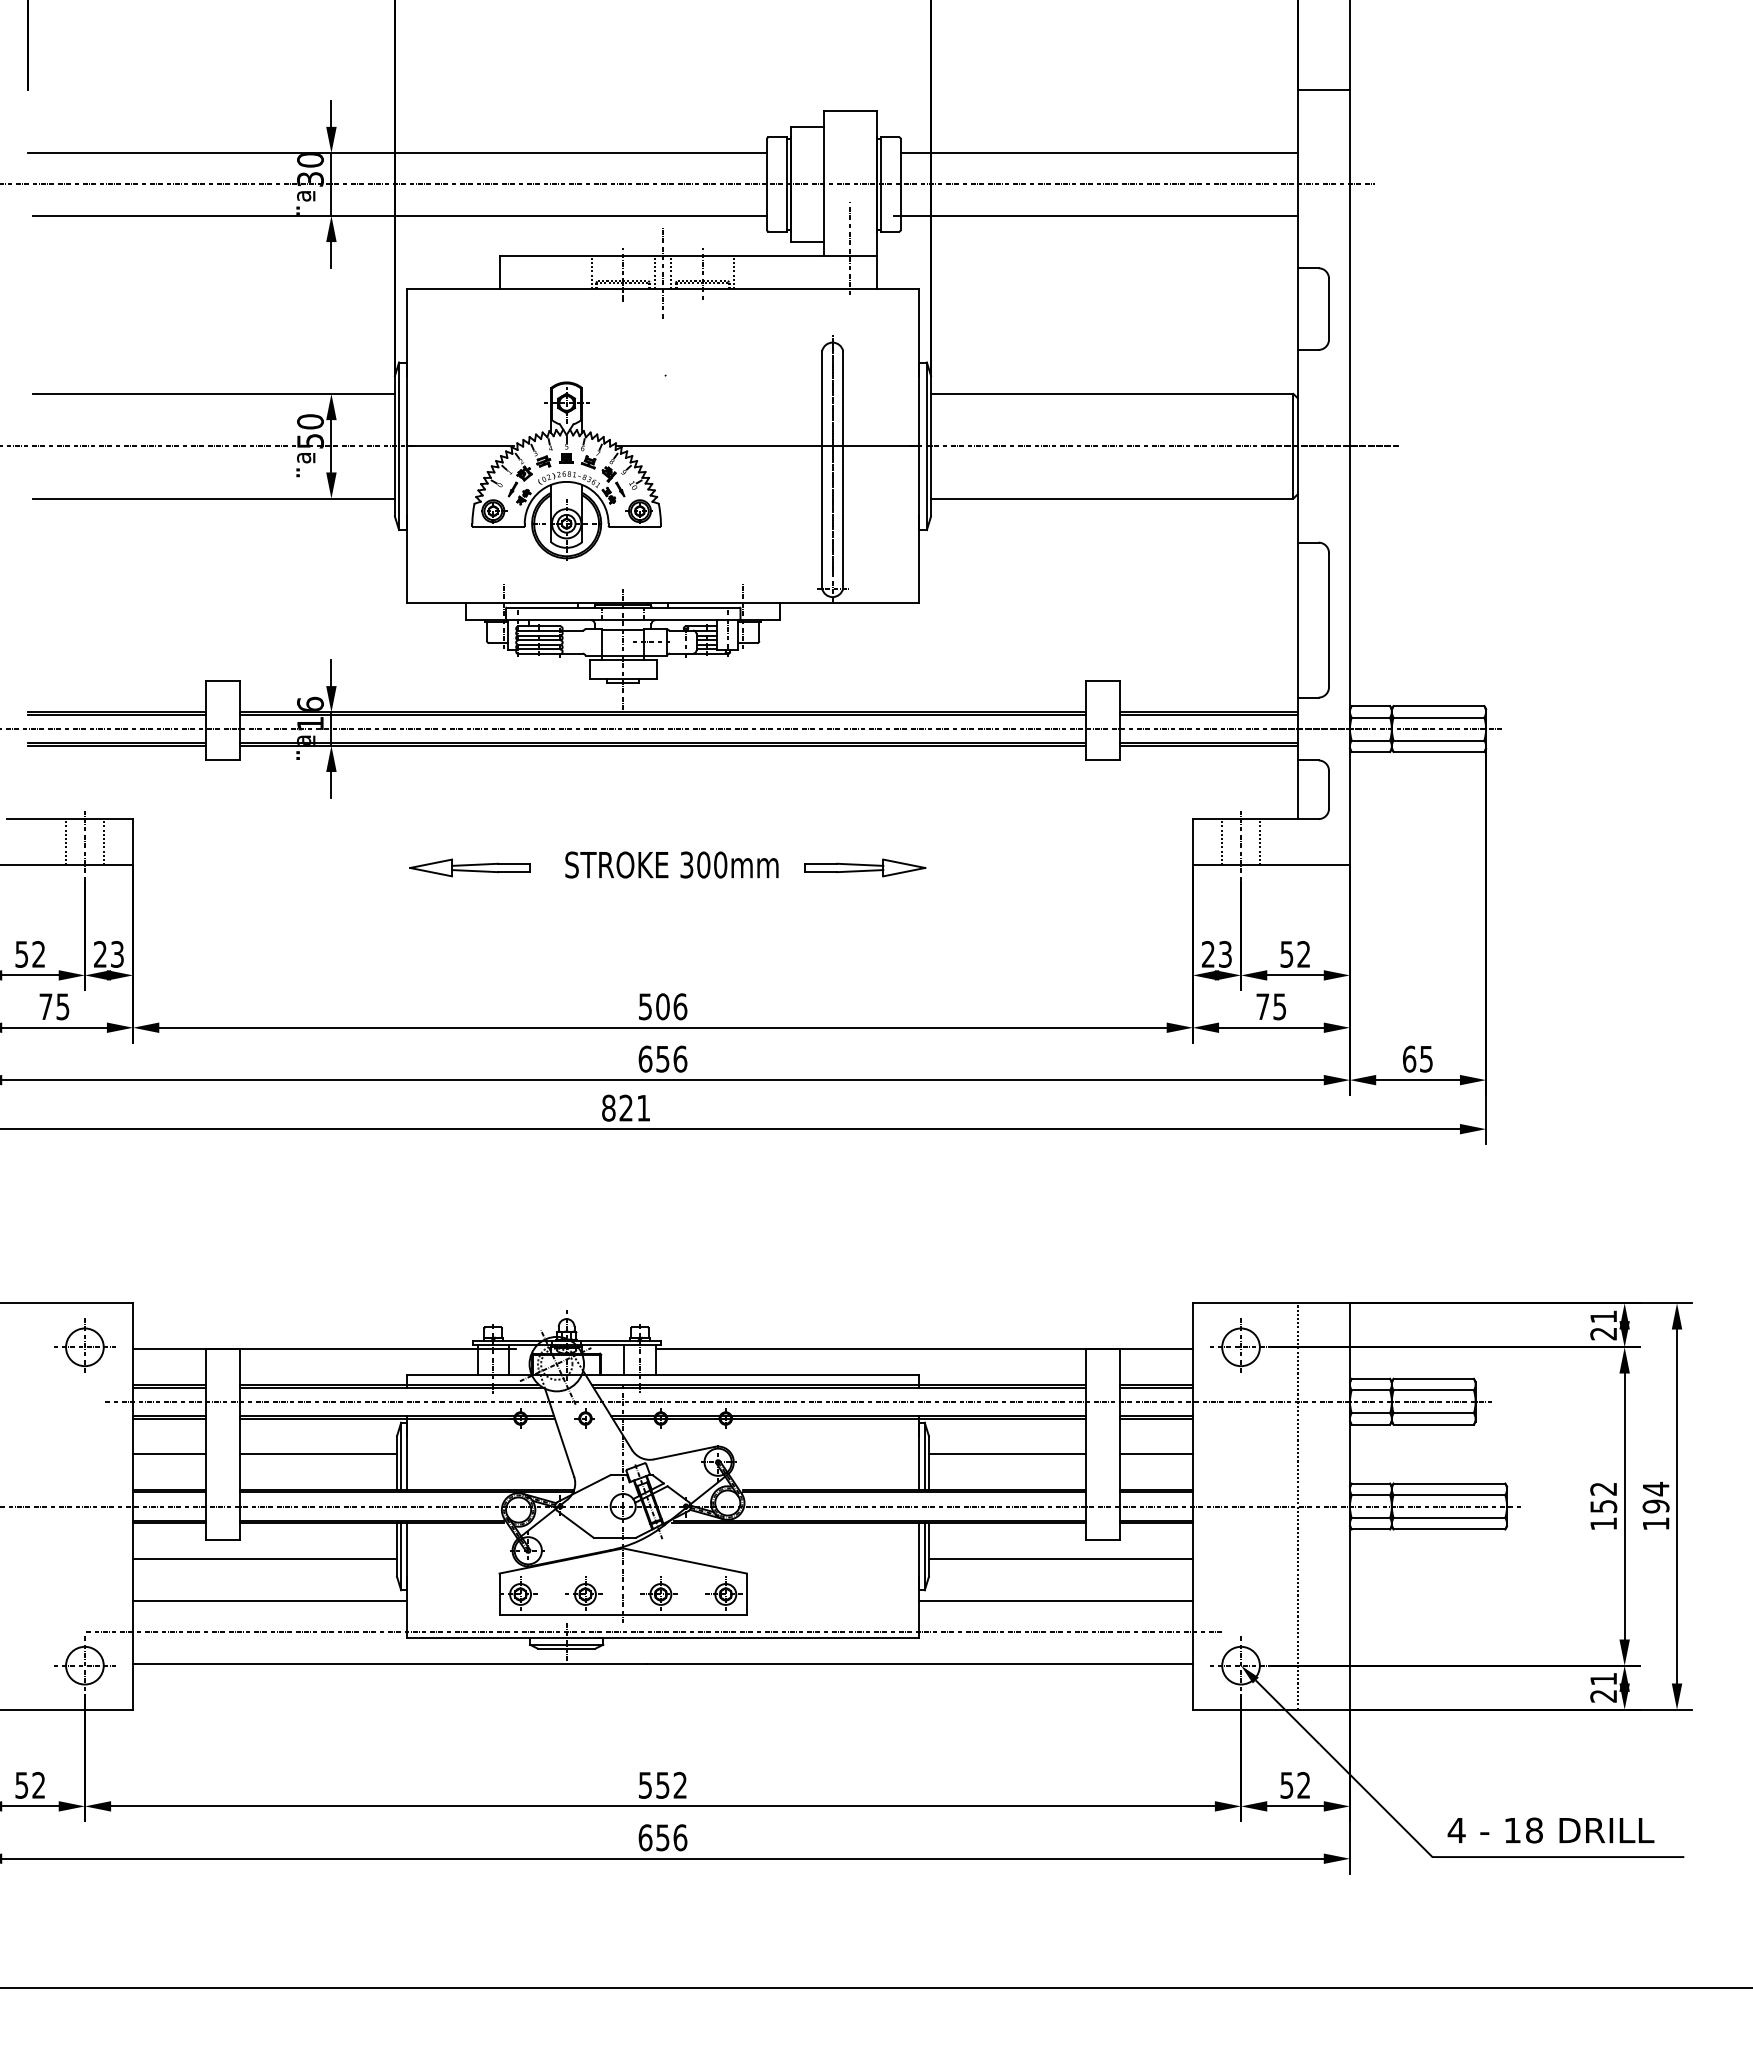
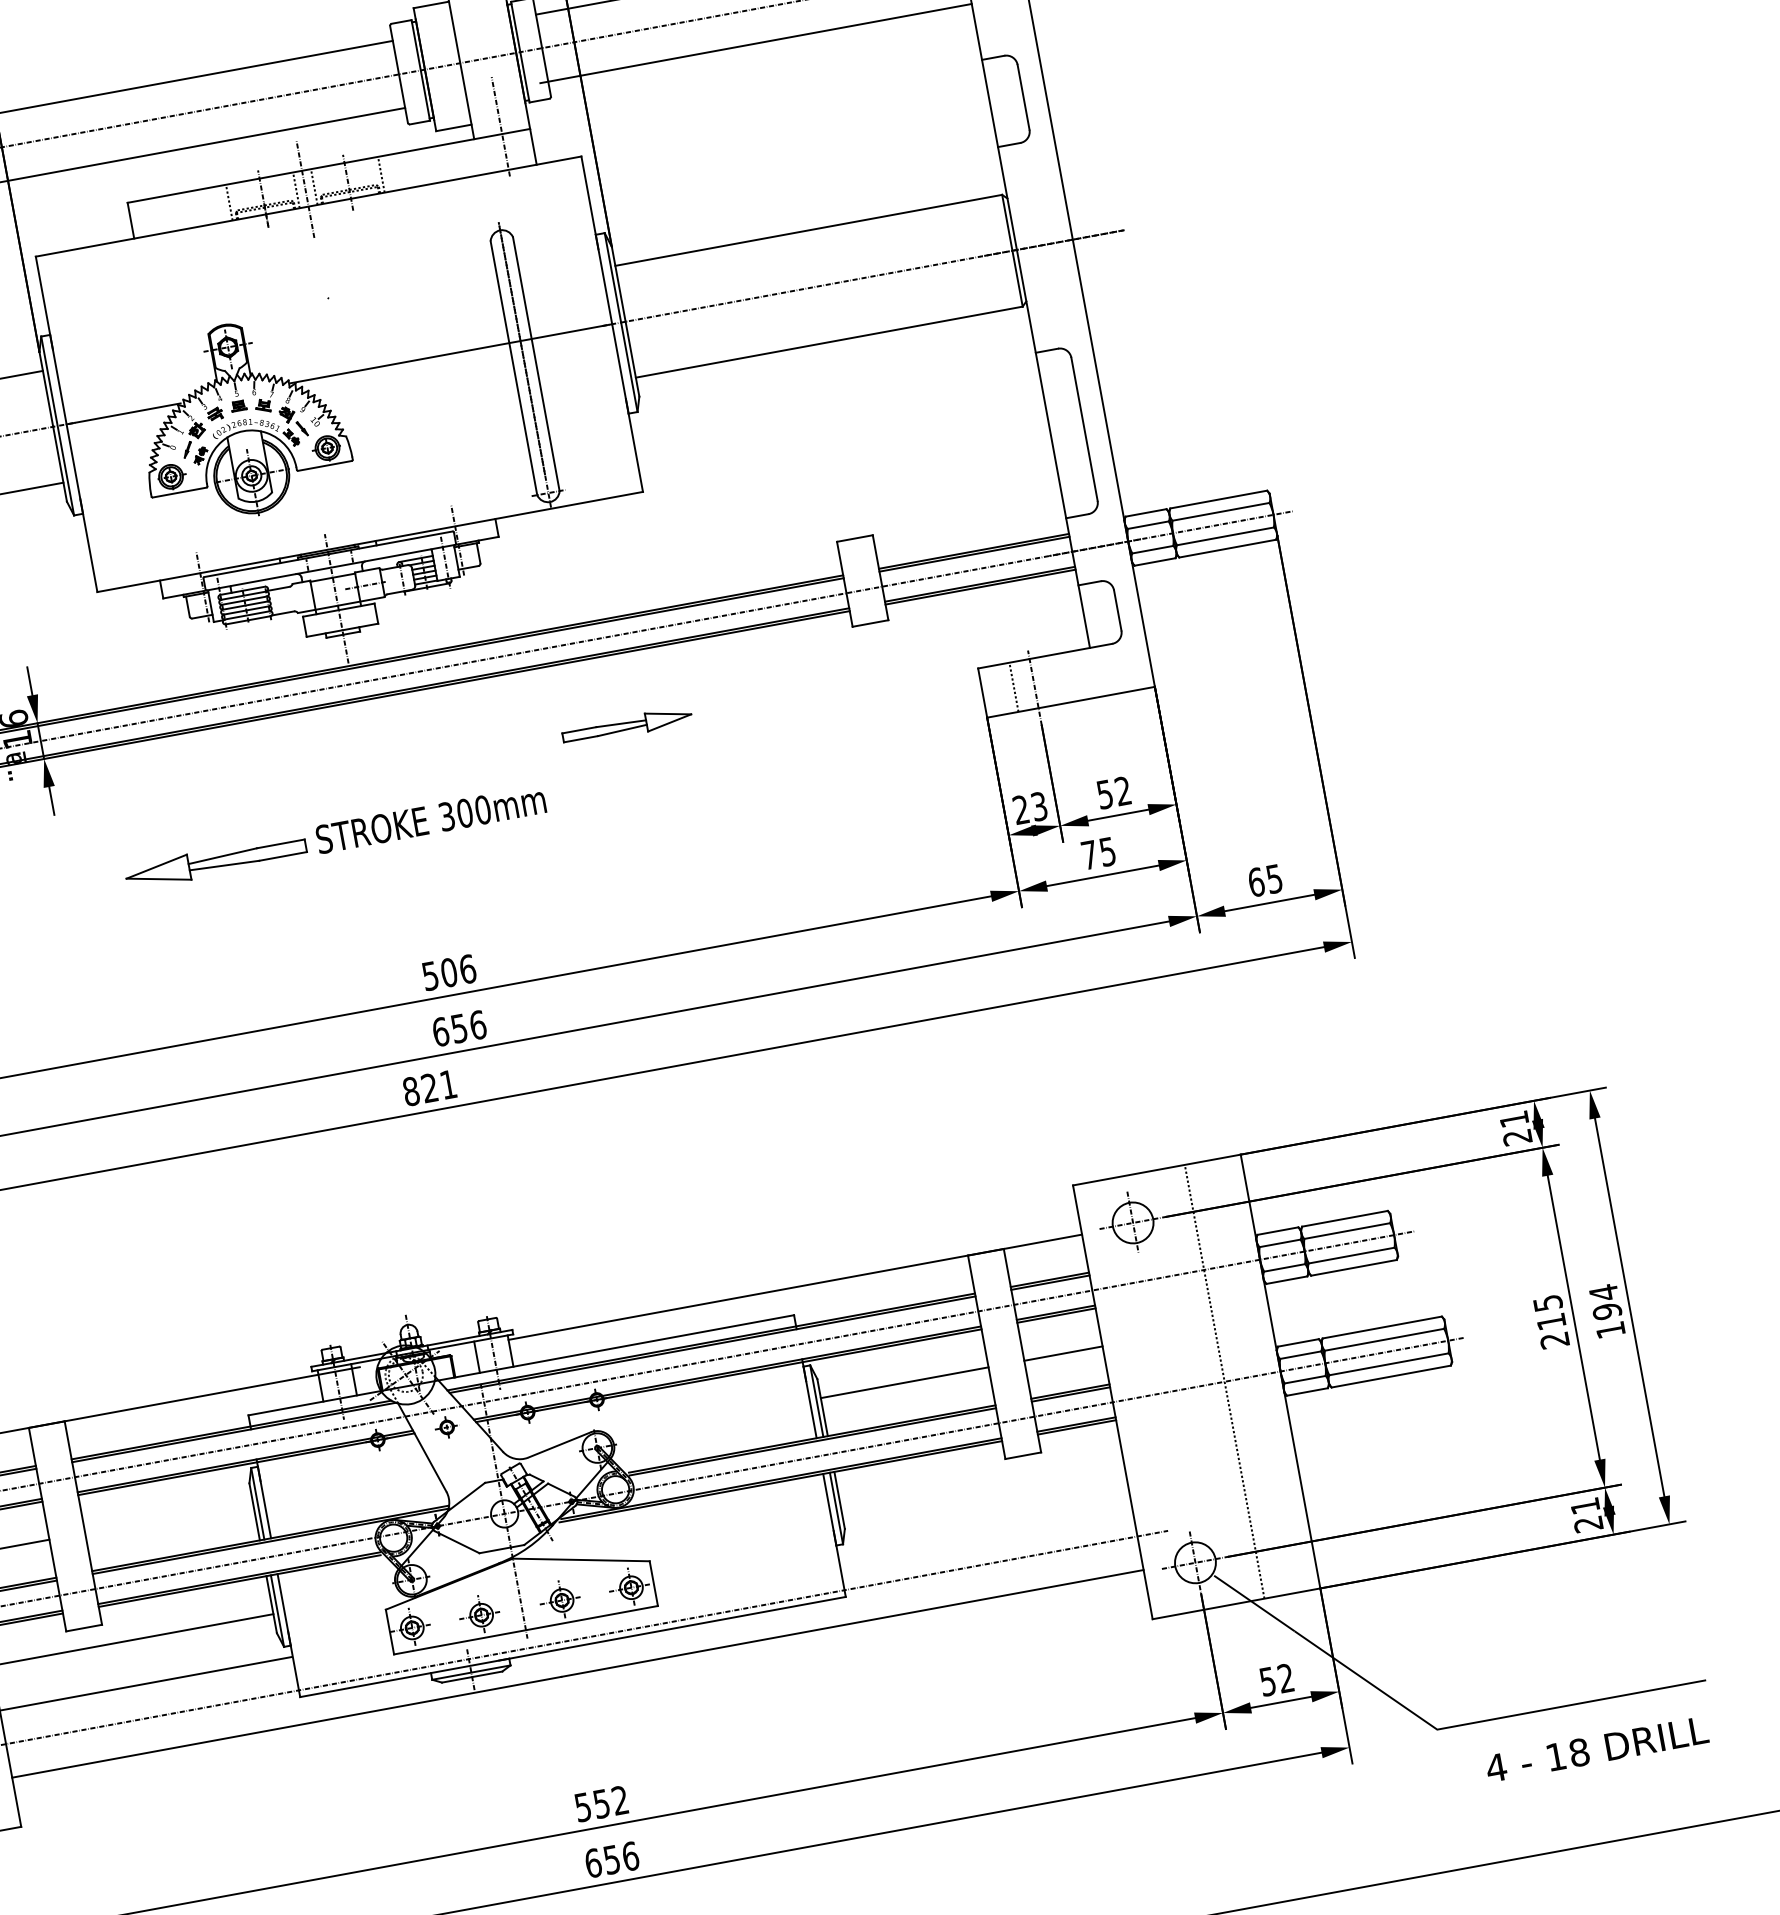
line: (1259, 842) -> (1053, 680), removed
part: (469, 867) -> (215, 861), size x1.4
part: (865, 867) -> (627, 725), moved
line: (317, 1454) -> (168, 1518), removed
text: (1603, 1506) -> (1551, 1321), 152 -> 215
line: (1060, 1558) -> (981, 1483), removed
line: (1055, 1600) -> (984, 1529), removed
fill: (1249, 1674) -> (1206, 1570), removed
text: (1550, 1830) -> (1596, 1749), moved

